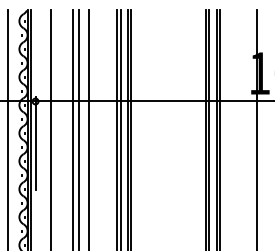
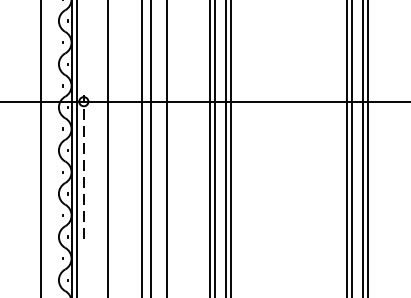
line: (35, 143) -> (83, 166), solid -> dashed

